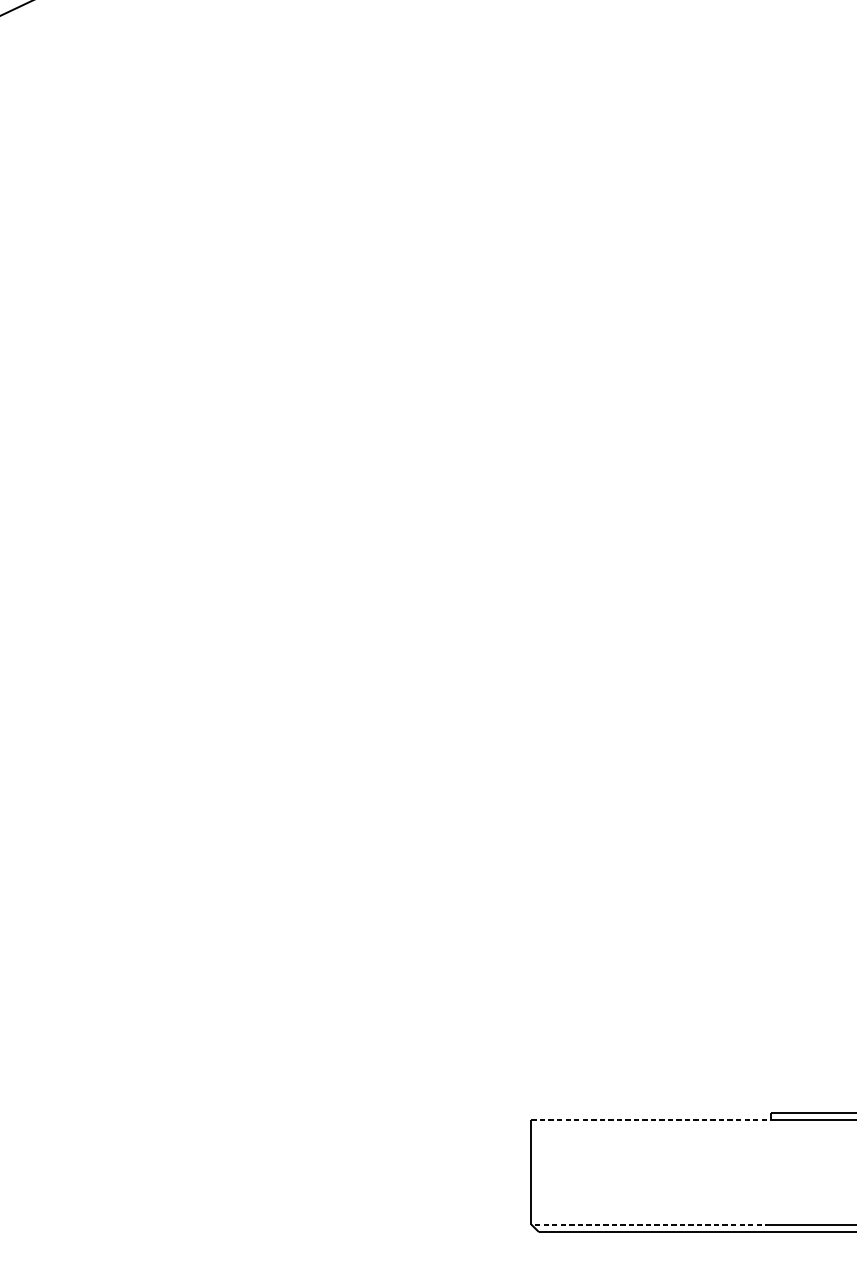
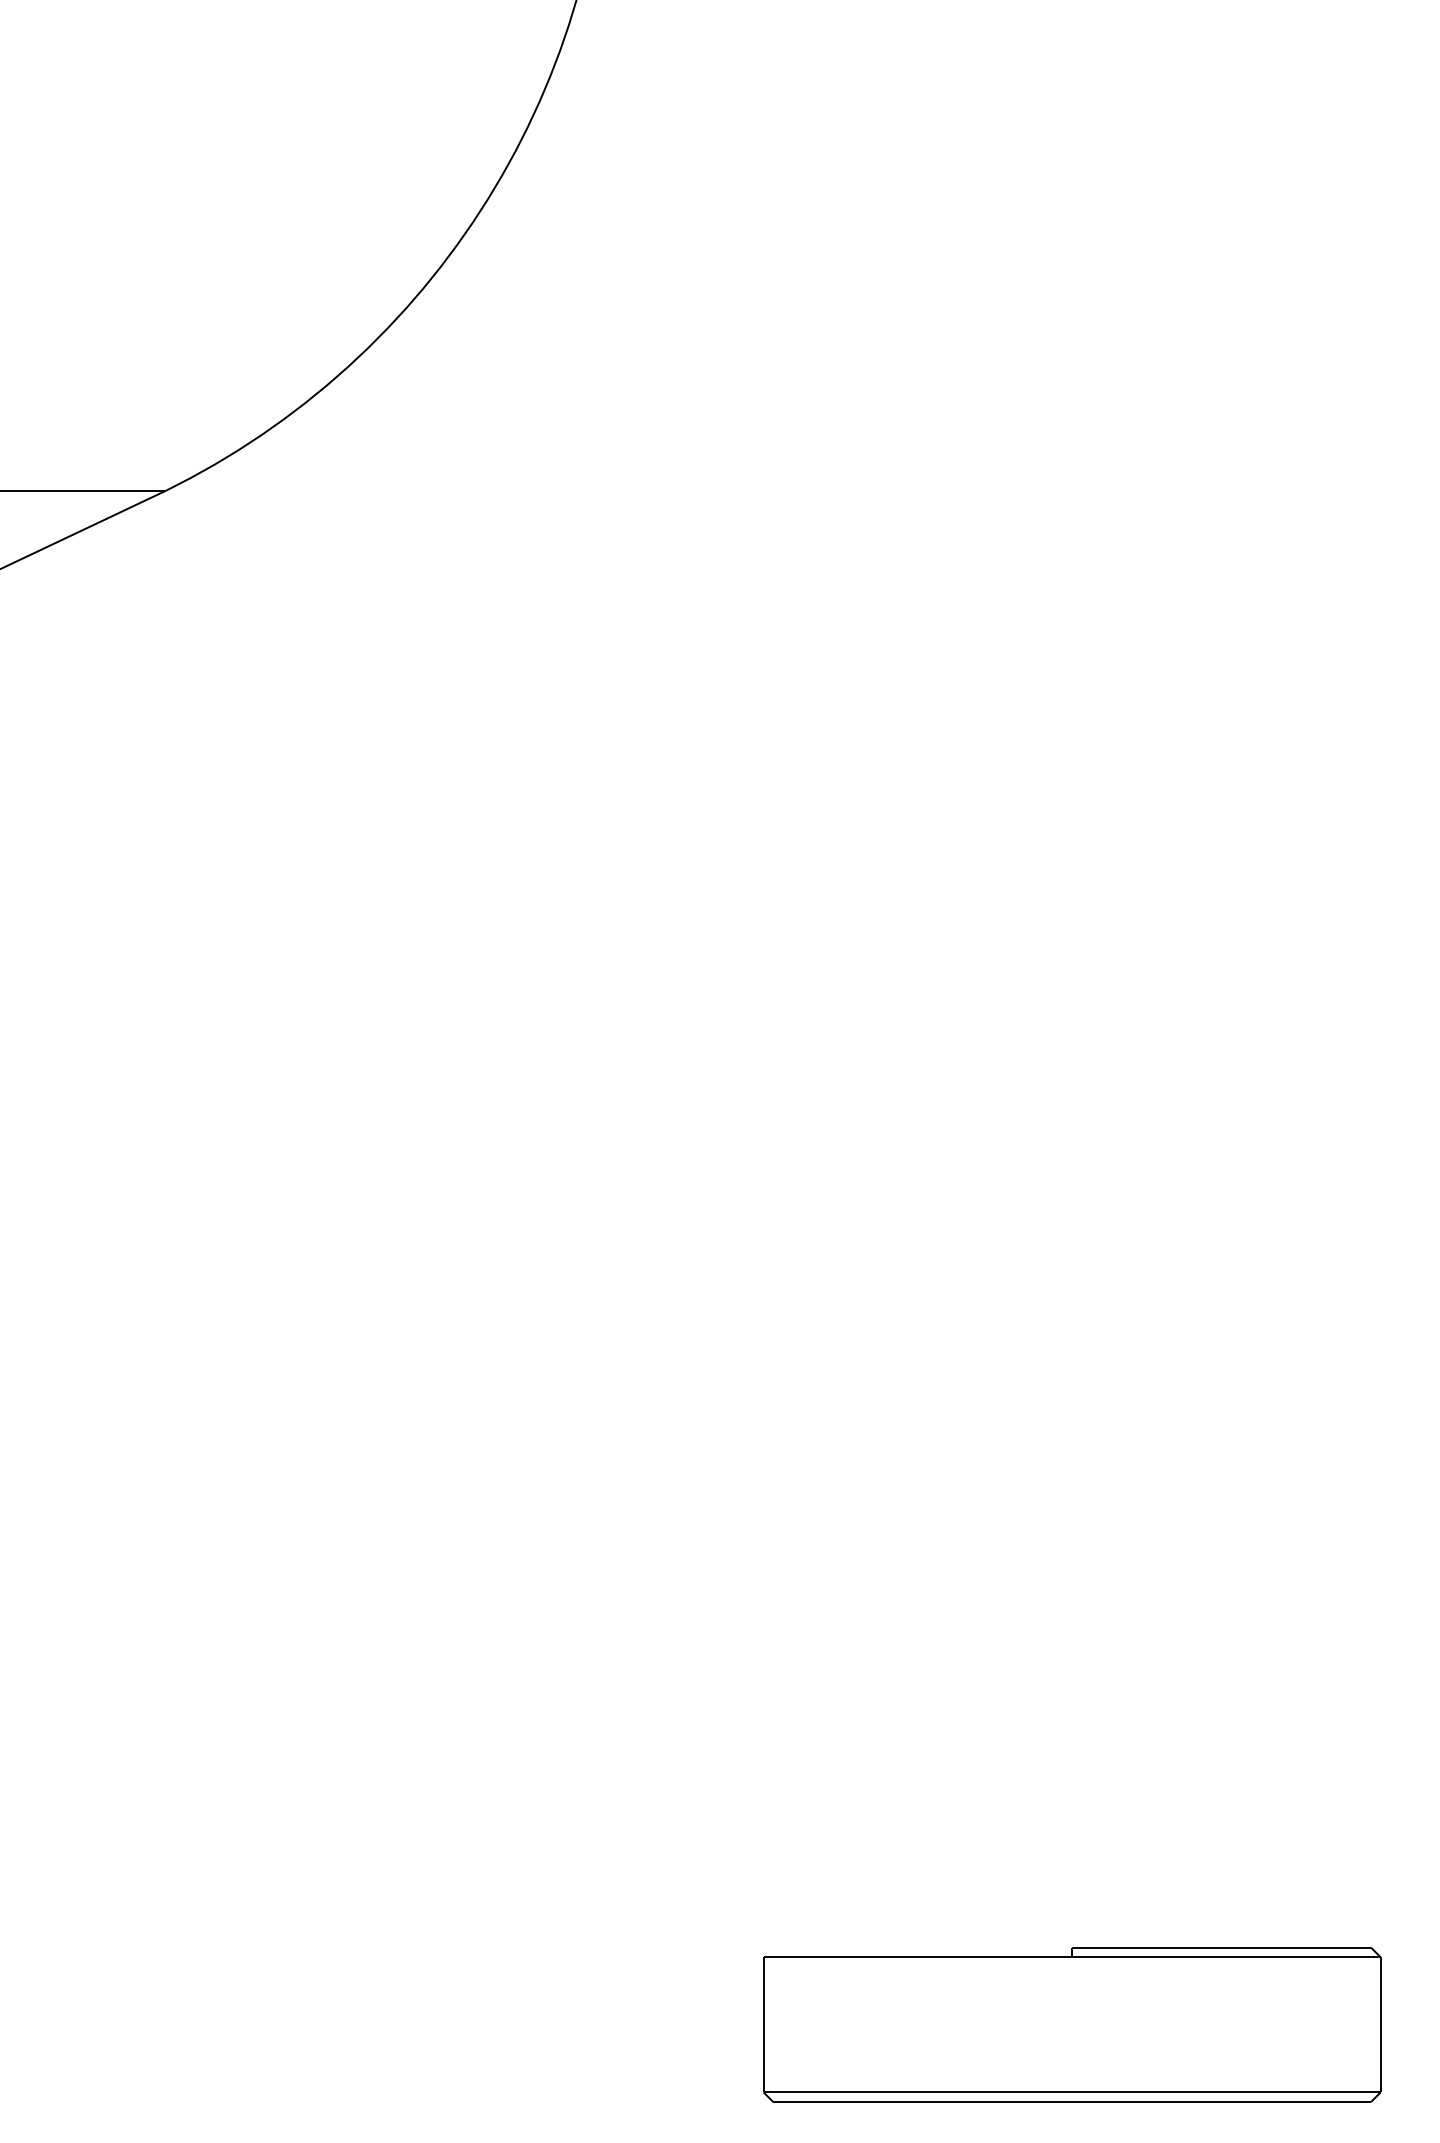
line: (651, 1120) -> (918, 1957), dashed -> solid
line: (650, 1224) -> (917, 2092), dashed -> solid

